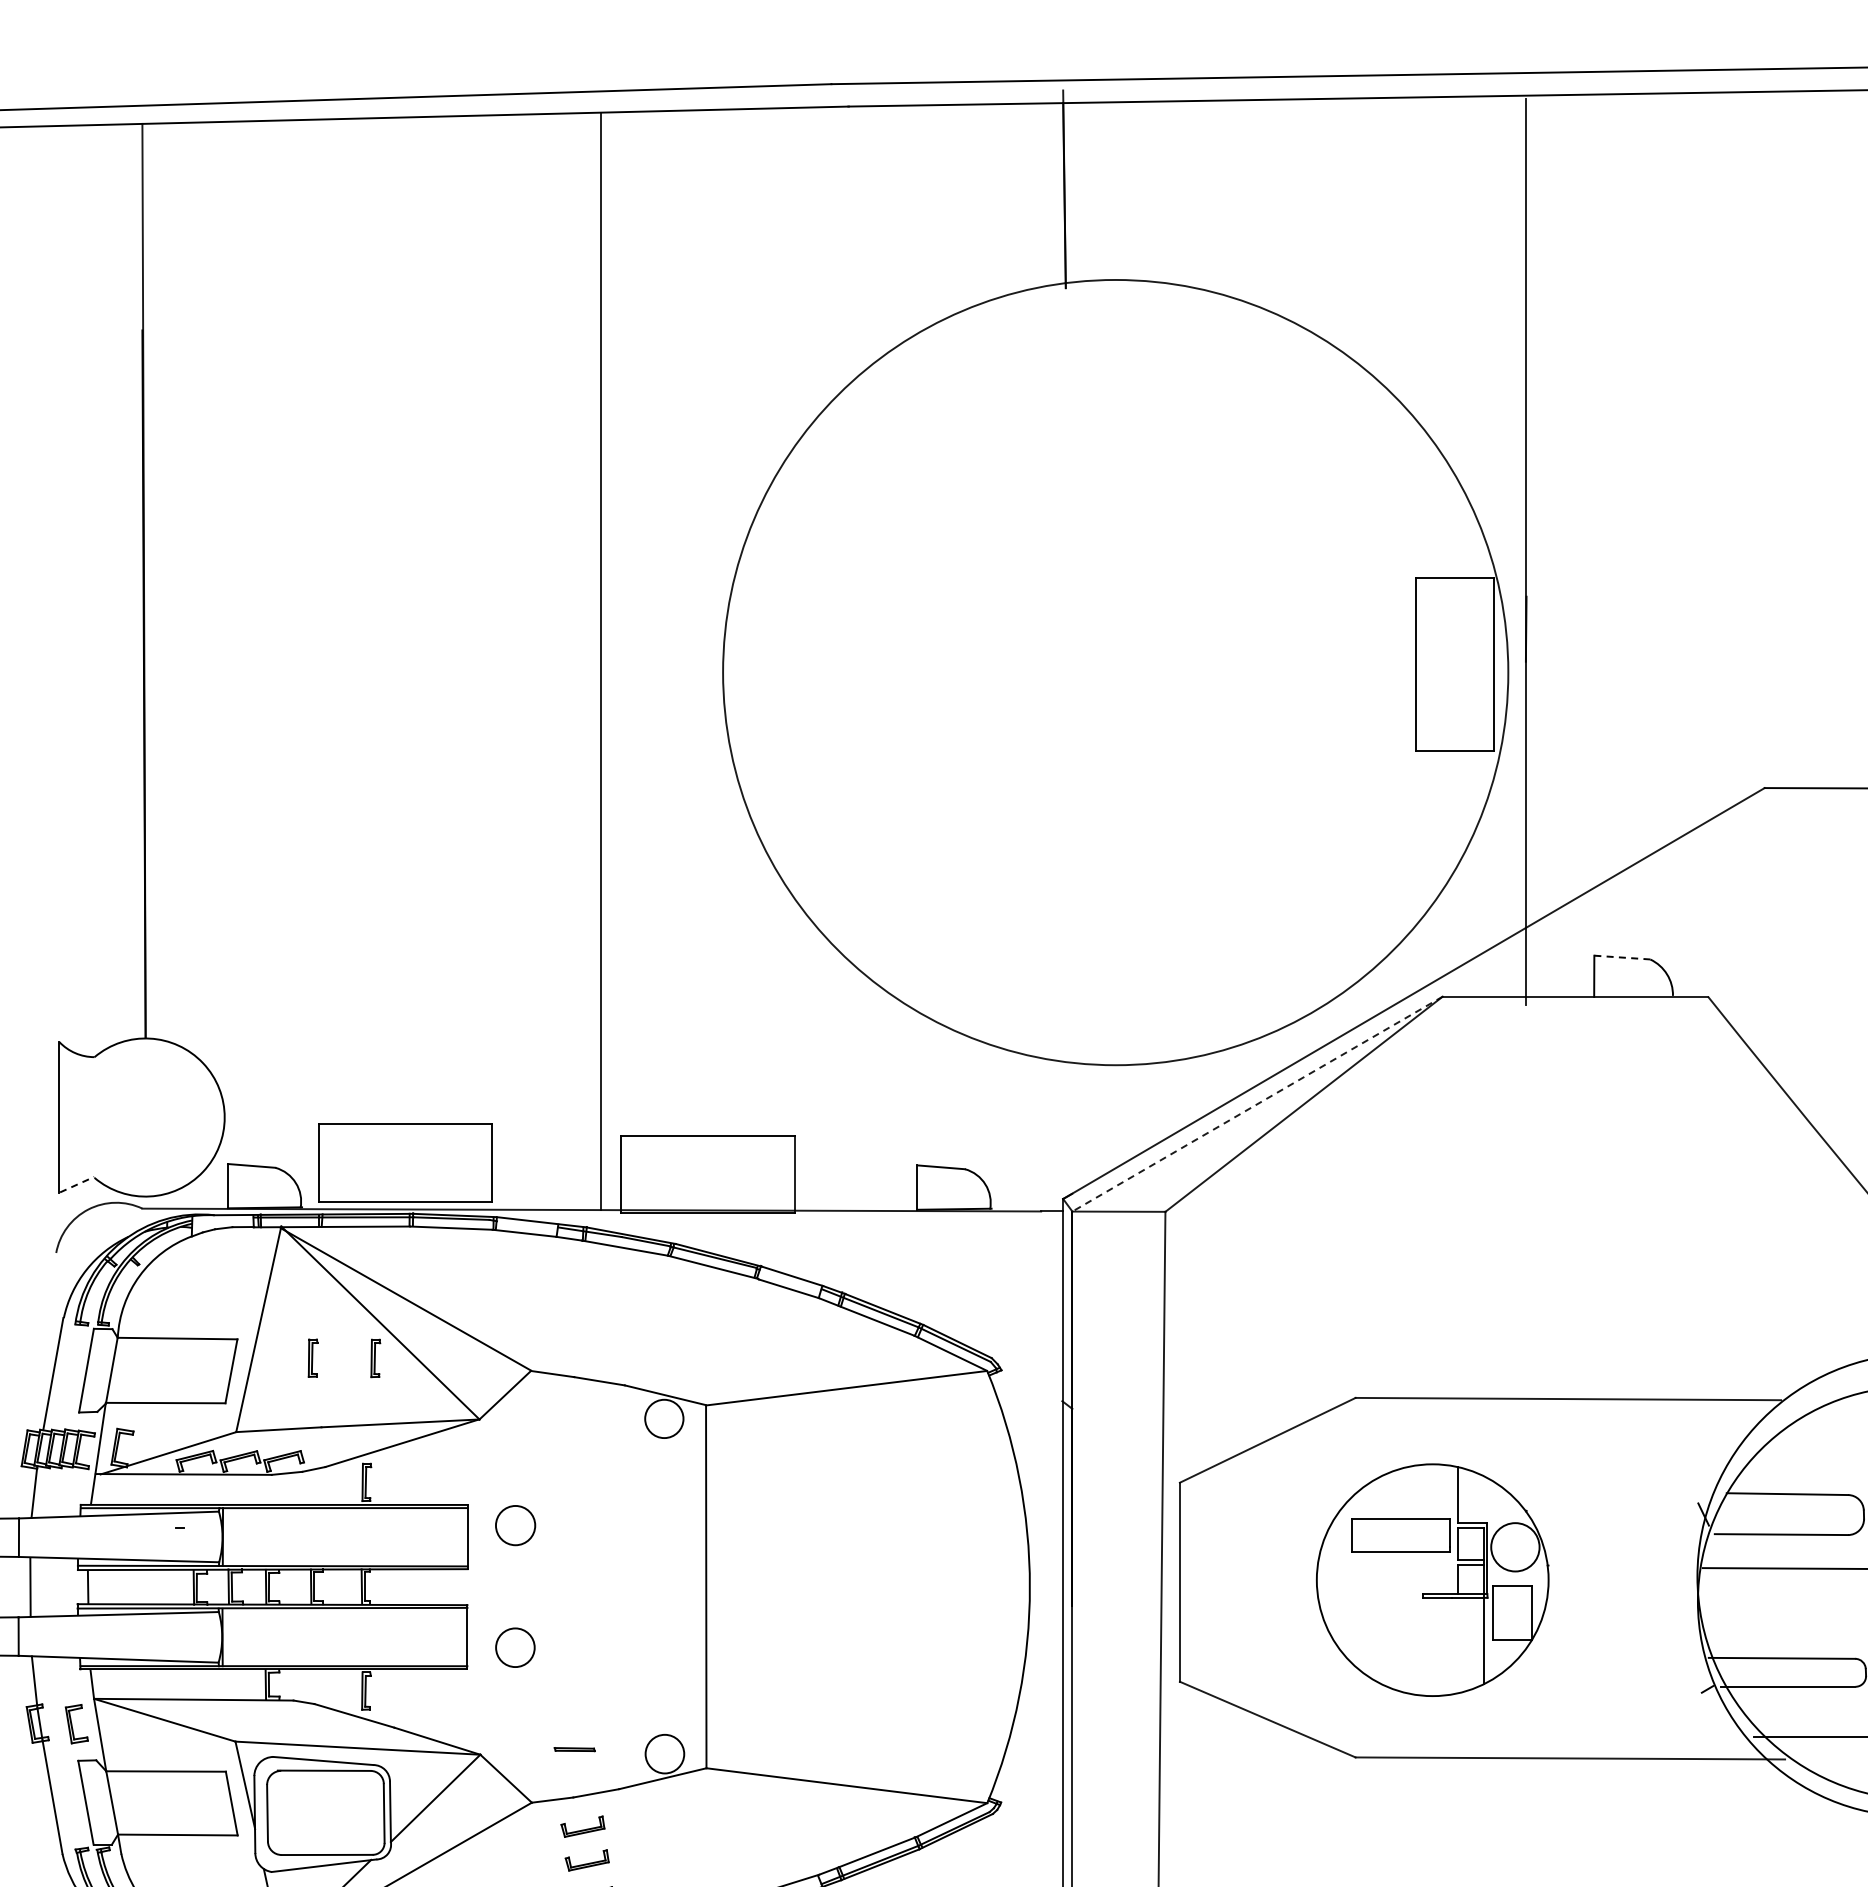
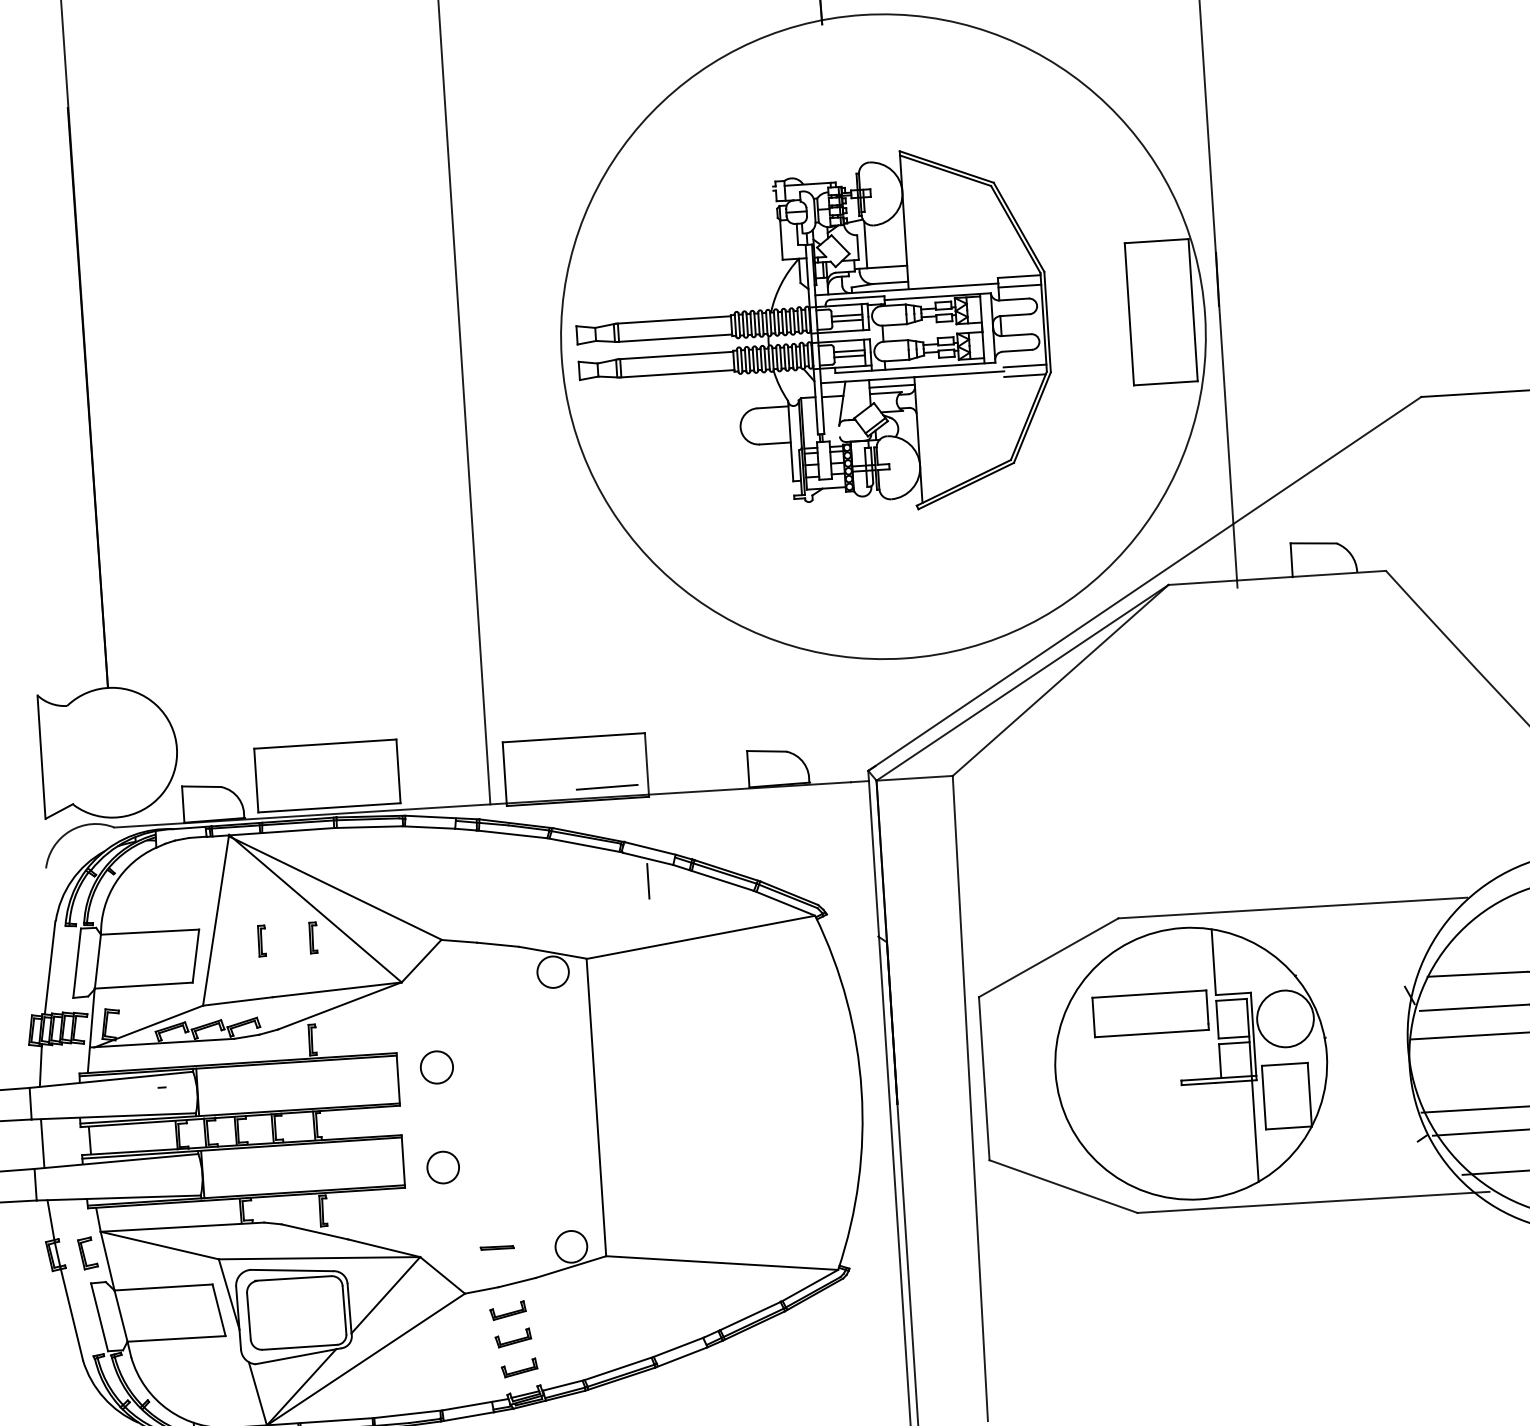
part: (1029, 666) -> (812, 336), added
line: (1621, 957) -> (1312, 543), dashed -> solid
line: (1257, 1104) -> (1022, 683), dashed -> solid
line: (77, 1184) -> (59, 811), dashed -> solid
line: (744, 1198) -> (607, 787), added
line: (787, 1315) -> (648, 880), added
part: (1432, 1579) -> (1191, 1063), size x1.43

